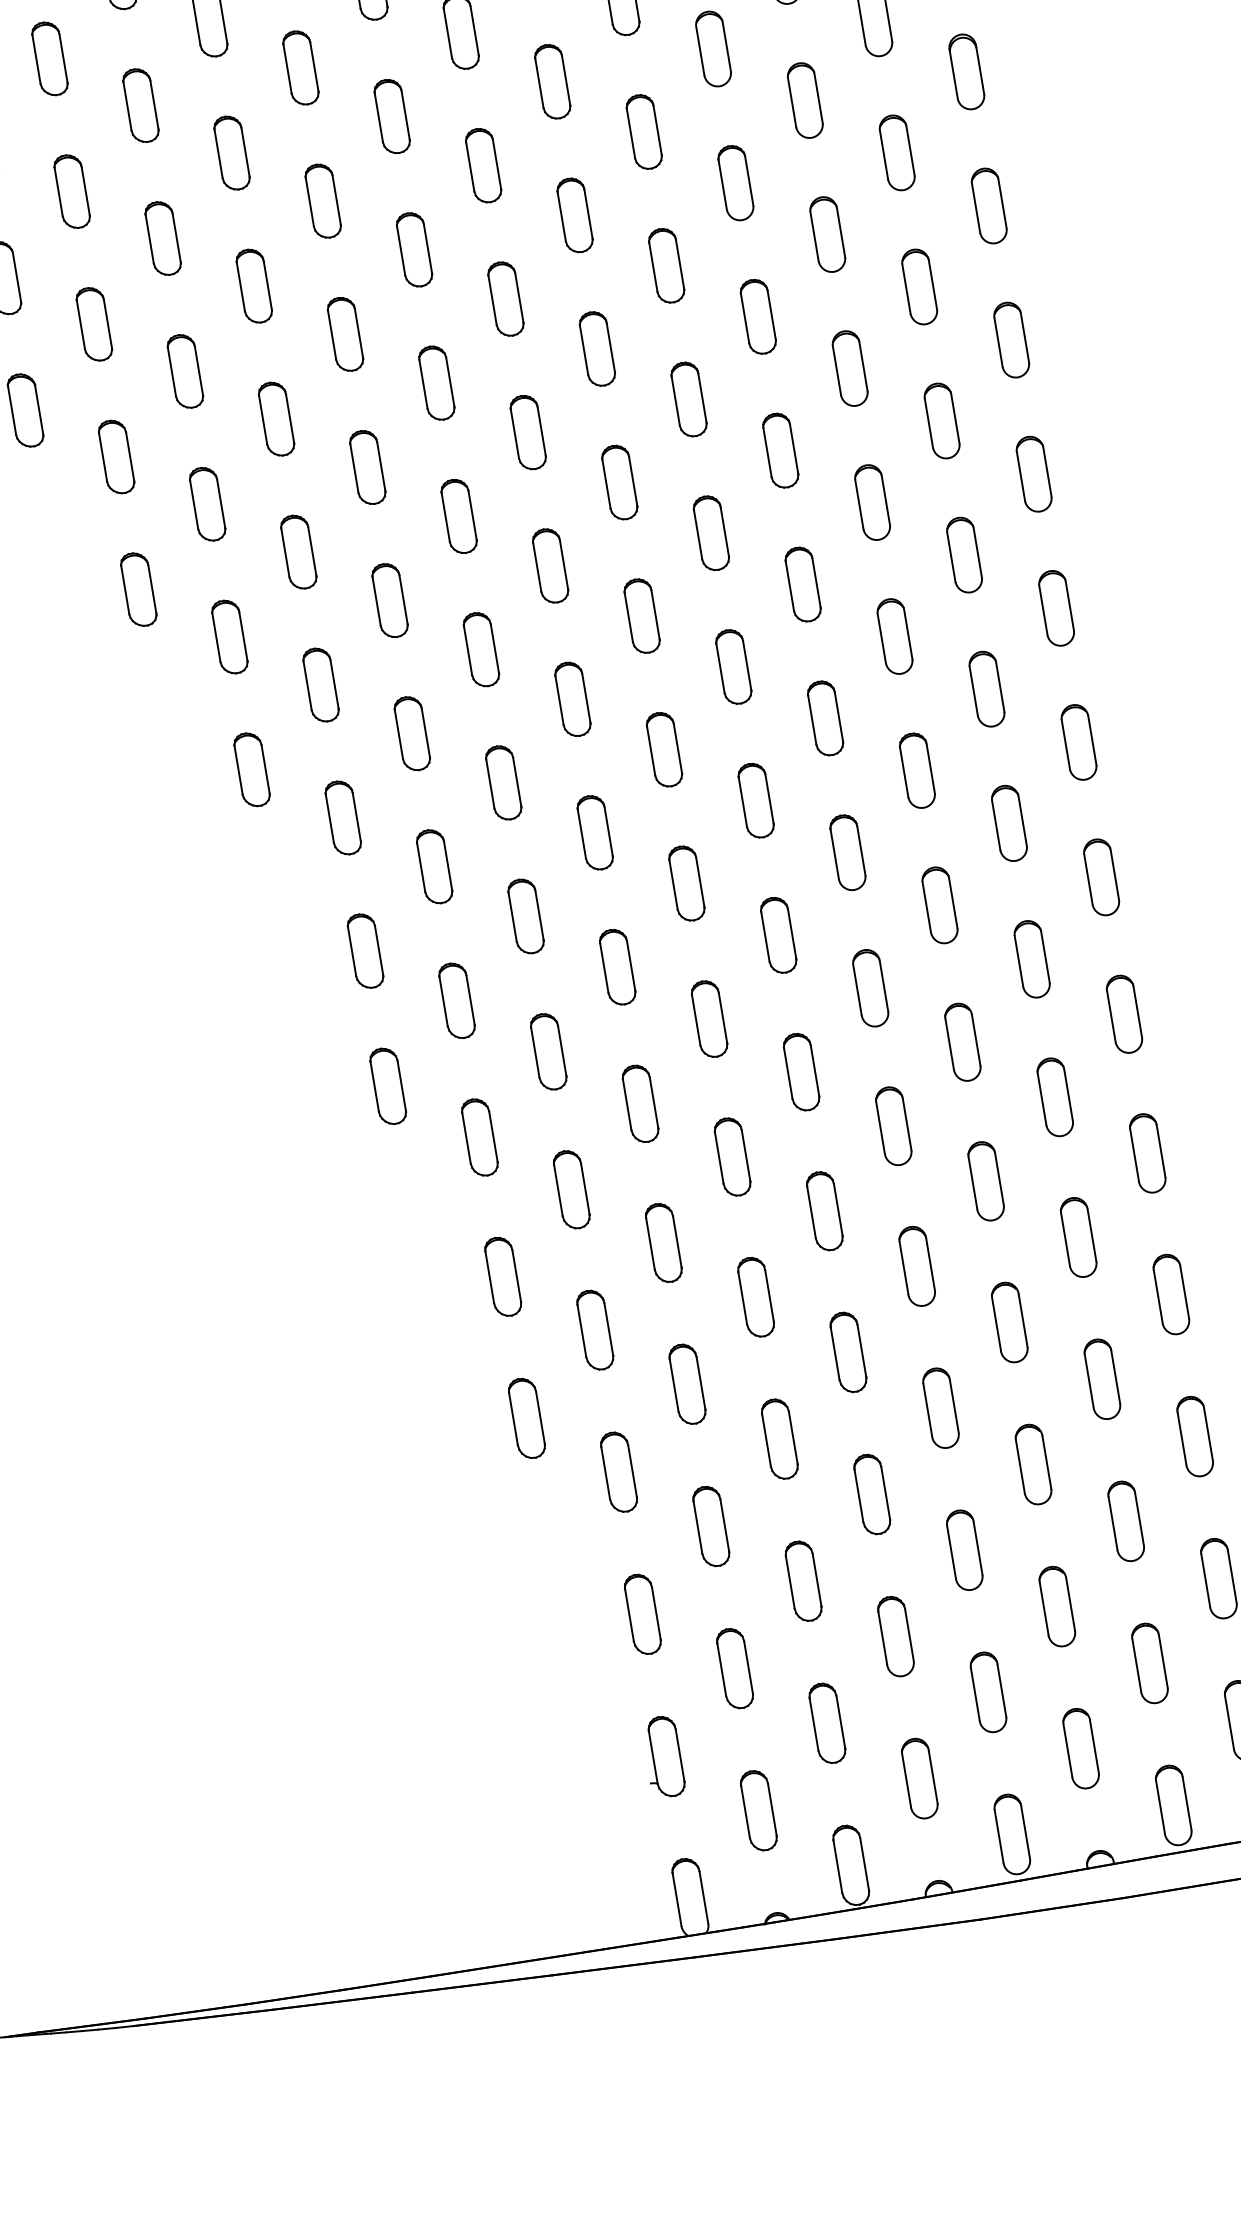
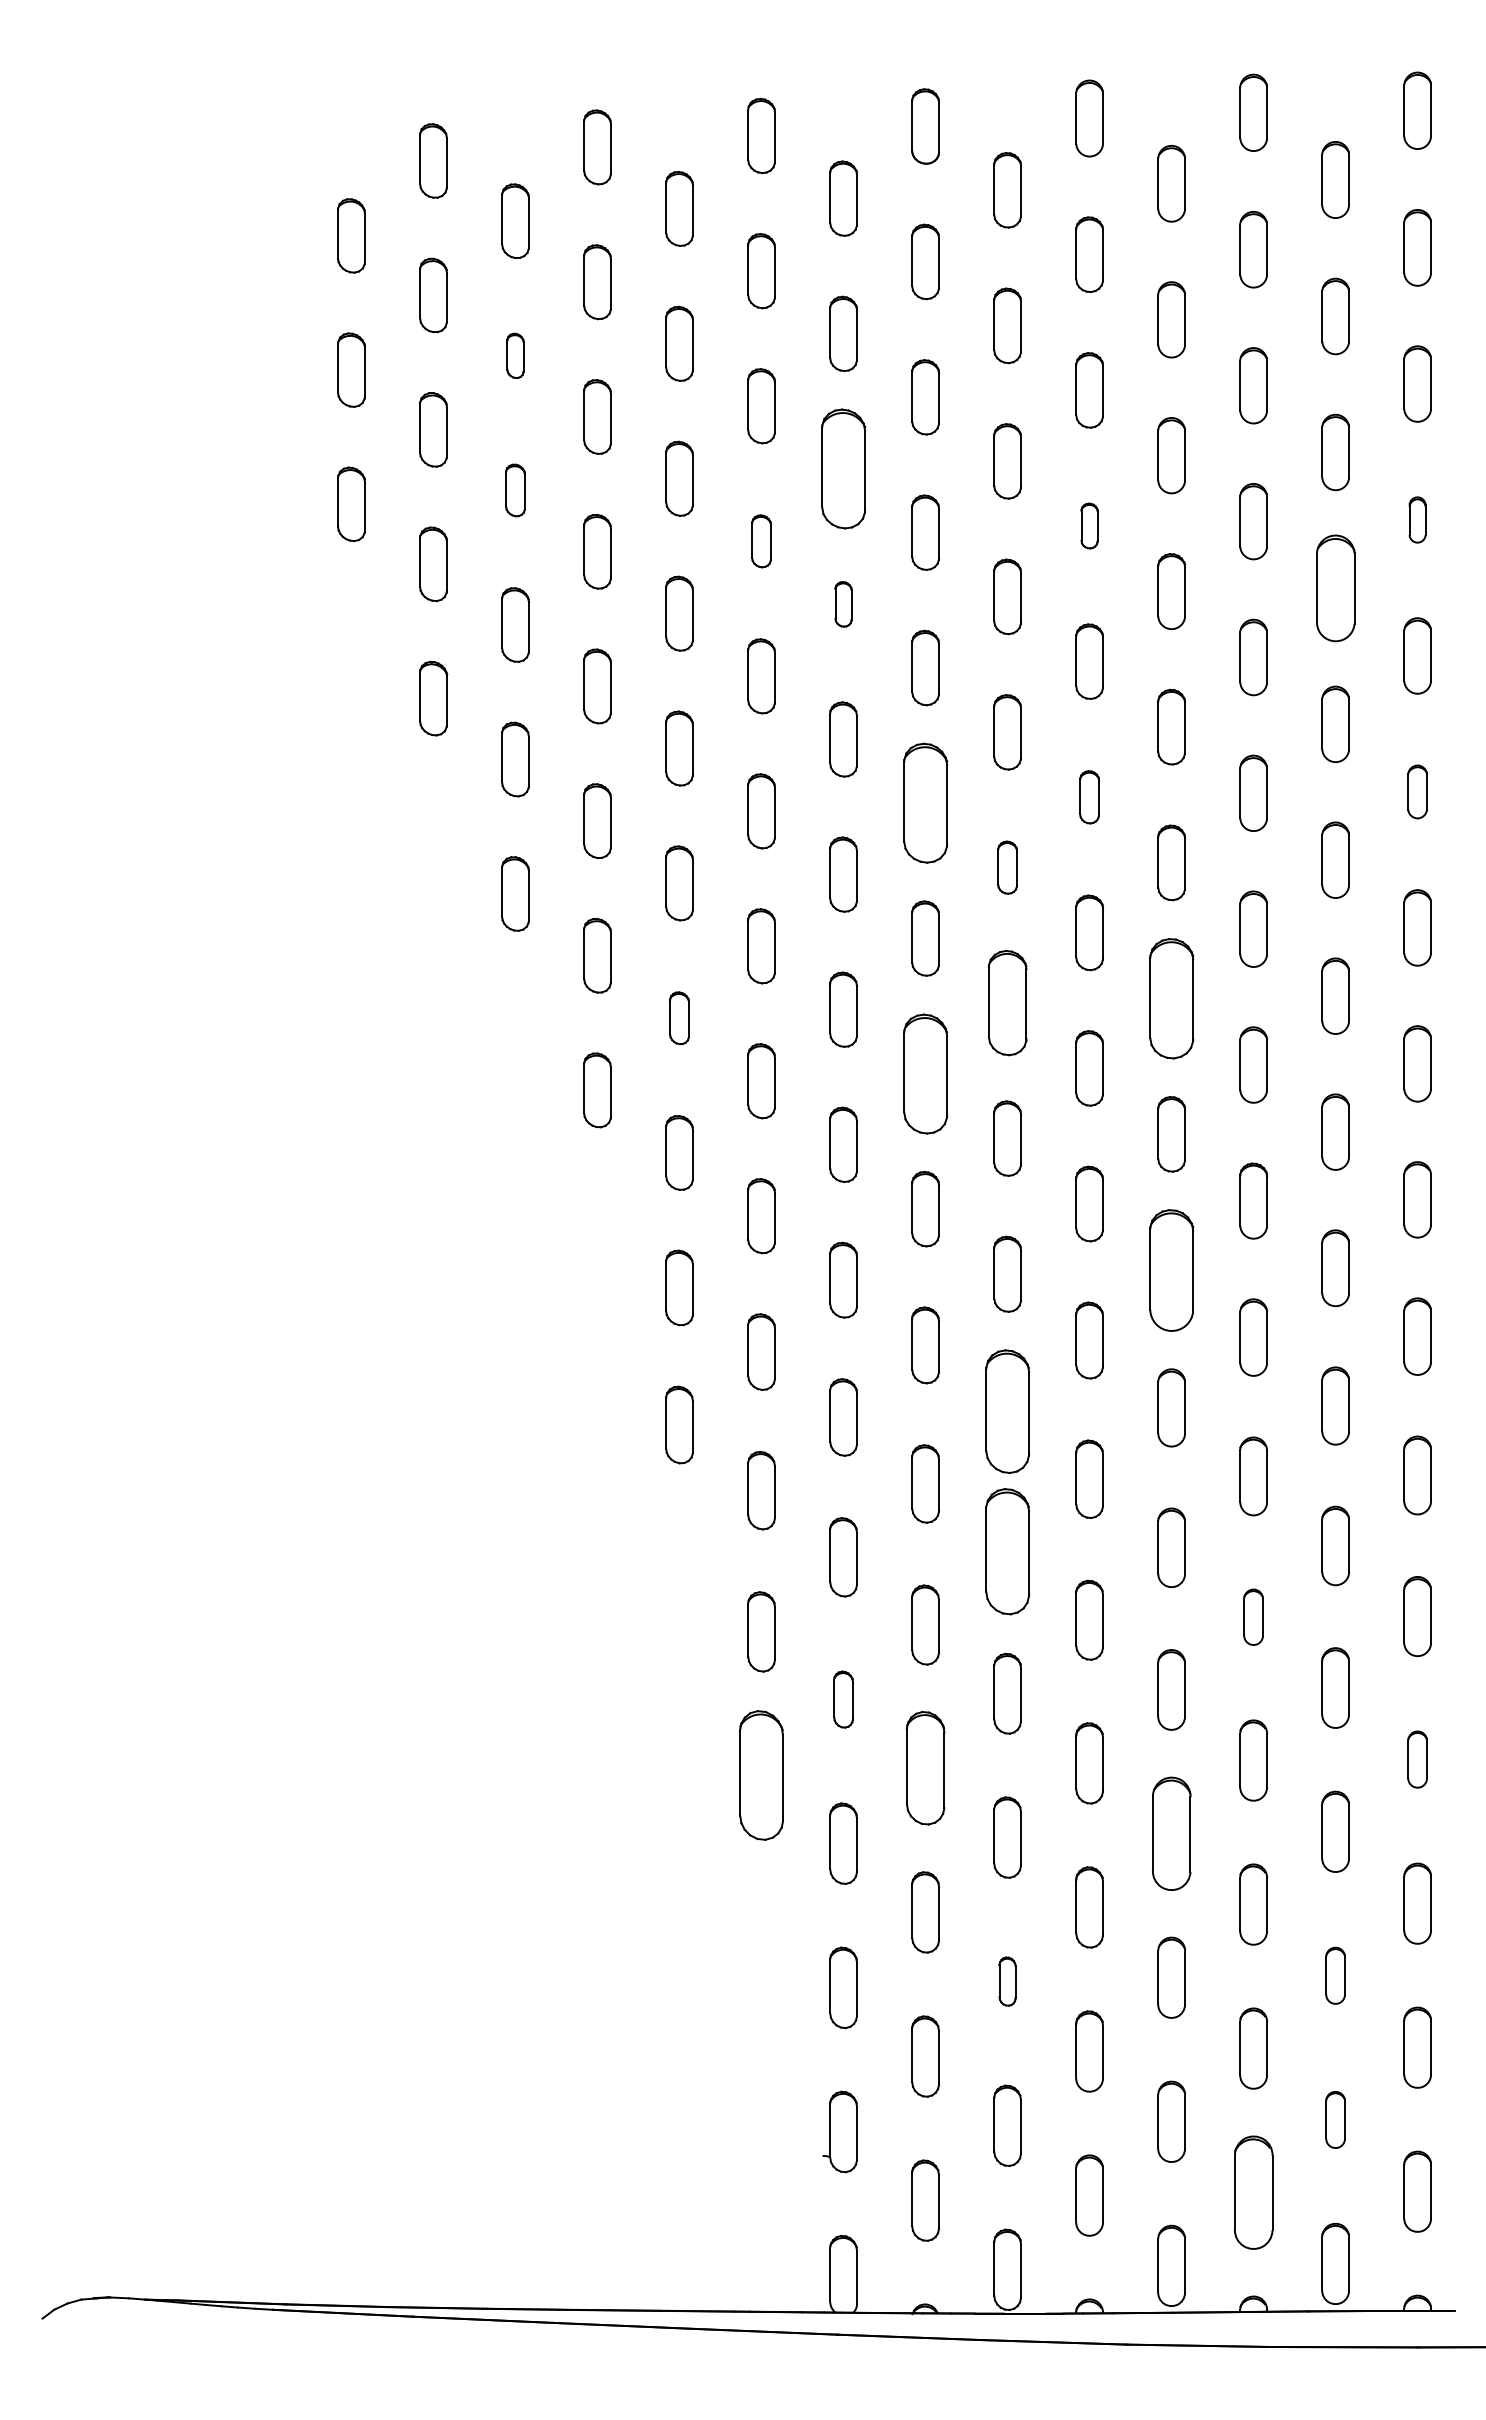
part: (49, 58) -> (515, 355), size x0.6
part: (966, 71) -> (1417, 519), size x0.6
part: (392, 116) -> (843, 469), size x1.6
part: (644, 131) -> (1089, 525), size x0.6
part: (897, 153) -> (1335, 588), size x1.4
part: (72, 191) -> (515, 490), size x0.7
part: (323, 201) -> (761, 541), size x0.7
part: (414, 250) -> (843, 604), size x0.6
part: (1011, 339) -> (1417, 791), size x0.7
part: (688, 399) -> (1089, 797), size x0.7
part: (528, 432) -> (925, 803), size x1.6
part: (619, 482) -> (1007, 867), size x0.7
part: (803, 584) -> (1171, 998), size x1.6
part: (642, 616) -> (1007, 1003), size x1.4
part: (321, 685) -> (679, 1018), size x0.7
part: (572, 699) -> (925, 1073), size x1.6
part: (847, 852) -> (1171, 1270), size x1.6
part: (709, 1018) -> (1007, 1411), size x1.6
part: (732, 1156) -> (1007, 1551), size x1.6
part: (985, 1180) -> (1253, 1616), size x0.7
part: (1171, 1294) -> (1417, 1759), size x0.7
part: (595, 1329) -> (843, 1699), size x0.7
part: (687, 1384) -> (925, 1768), size x1.4
part: (940, 1408) -> (1171, 1833), size x1.4
part: (526, 1418) -> (761, 1775), size x1.6
part: (1126, 1521) -> (1335, 1975), size x0.7
part: (803, 1581) -> (1007, 1981), size x0.6
part: (1149, 1663) -> (1335, 2119), size x0.7
part: (1080, 1748) -> (1253, 2192), size x1.4

